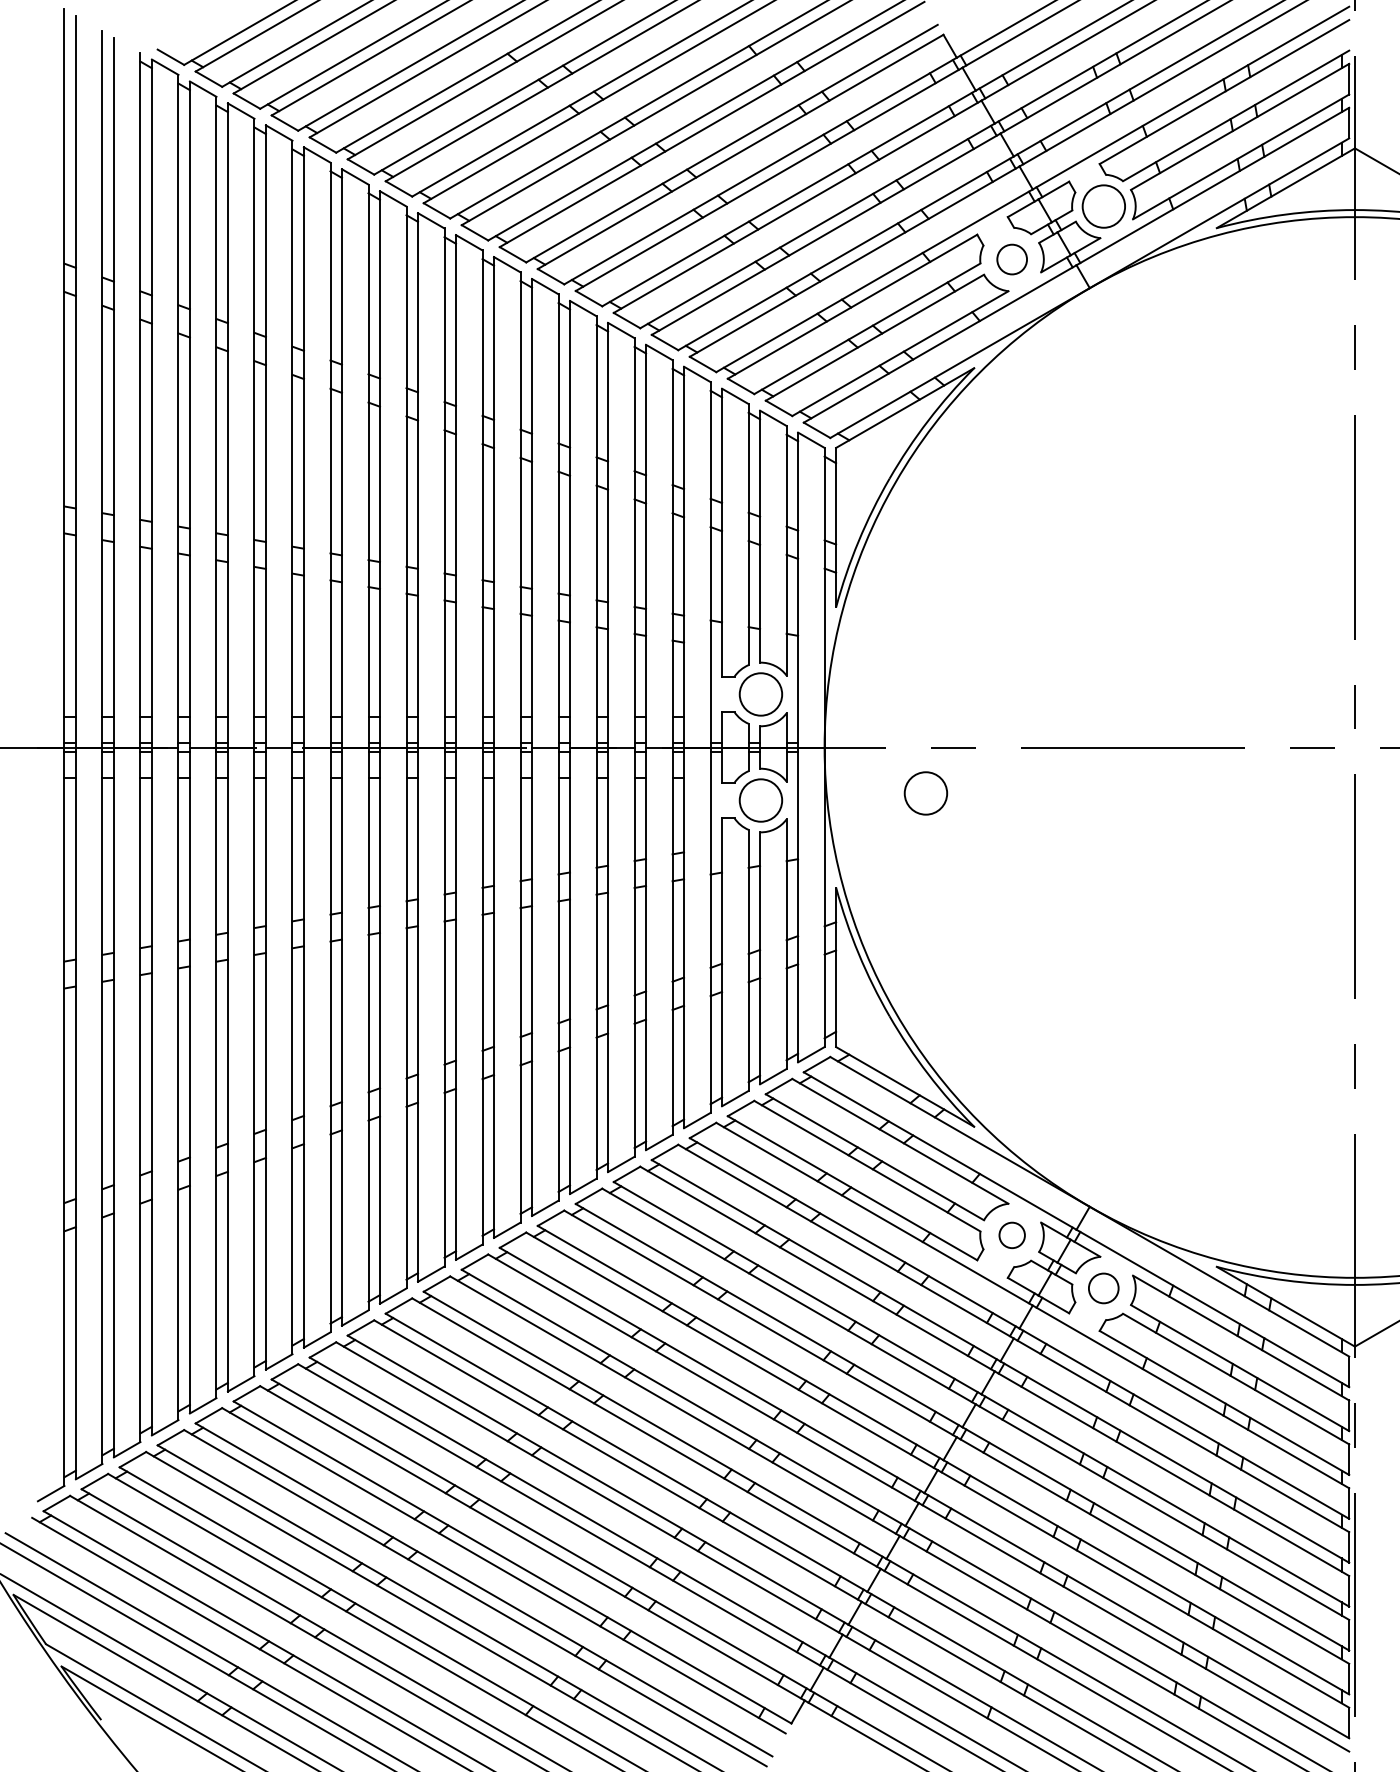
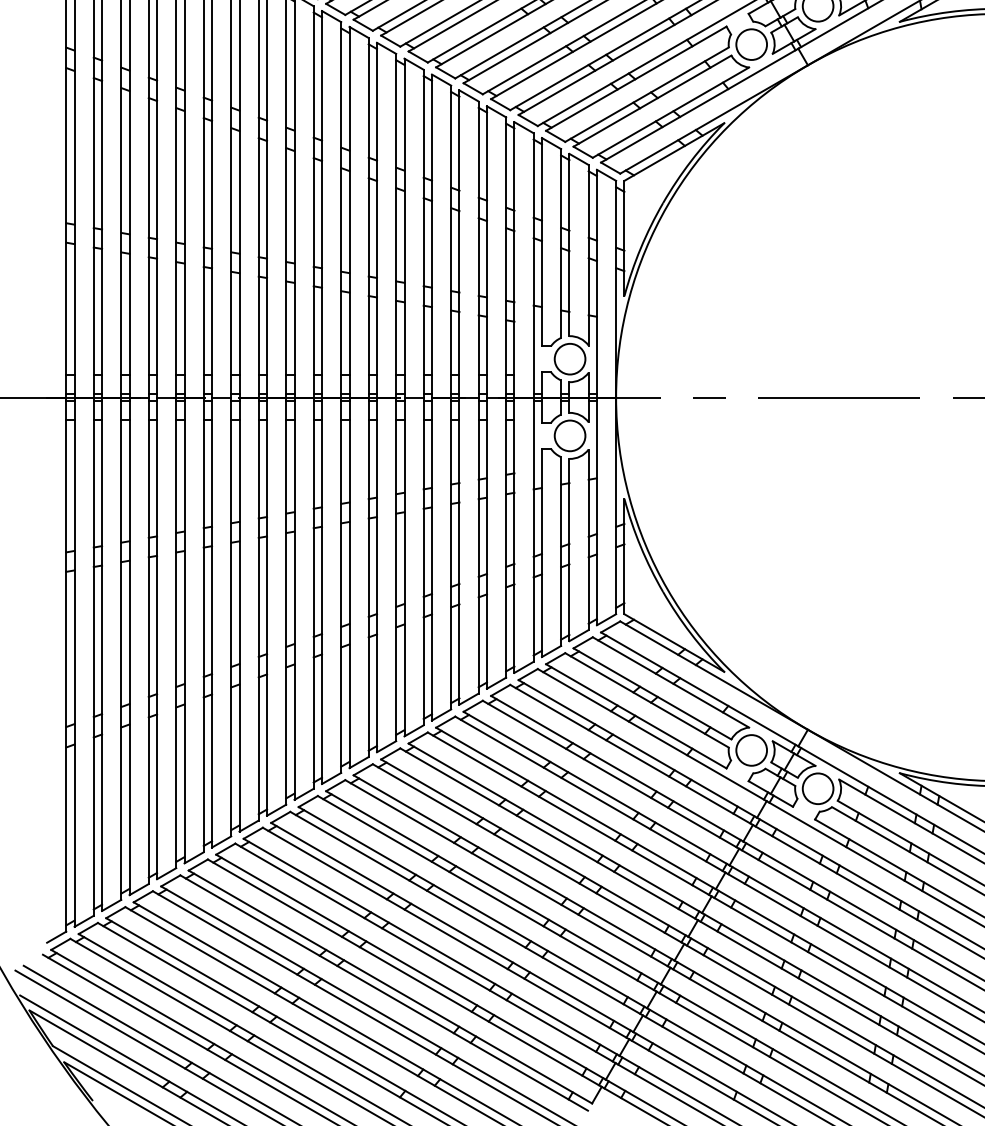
circle: (1012, 259) -> (752, 44), size x1.43
circle: (925, 793) -> (689, 430), removed
circle: (1012, 1235) -> (752, 750), size x1.67
circle: (1103, 1288) -> (817, 788), size x1.43

